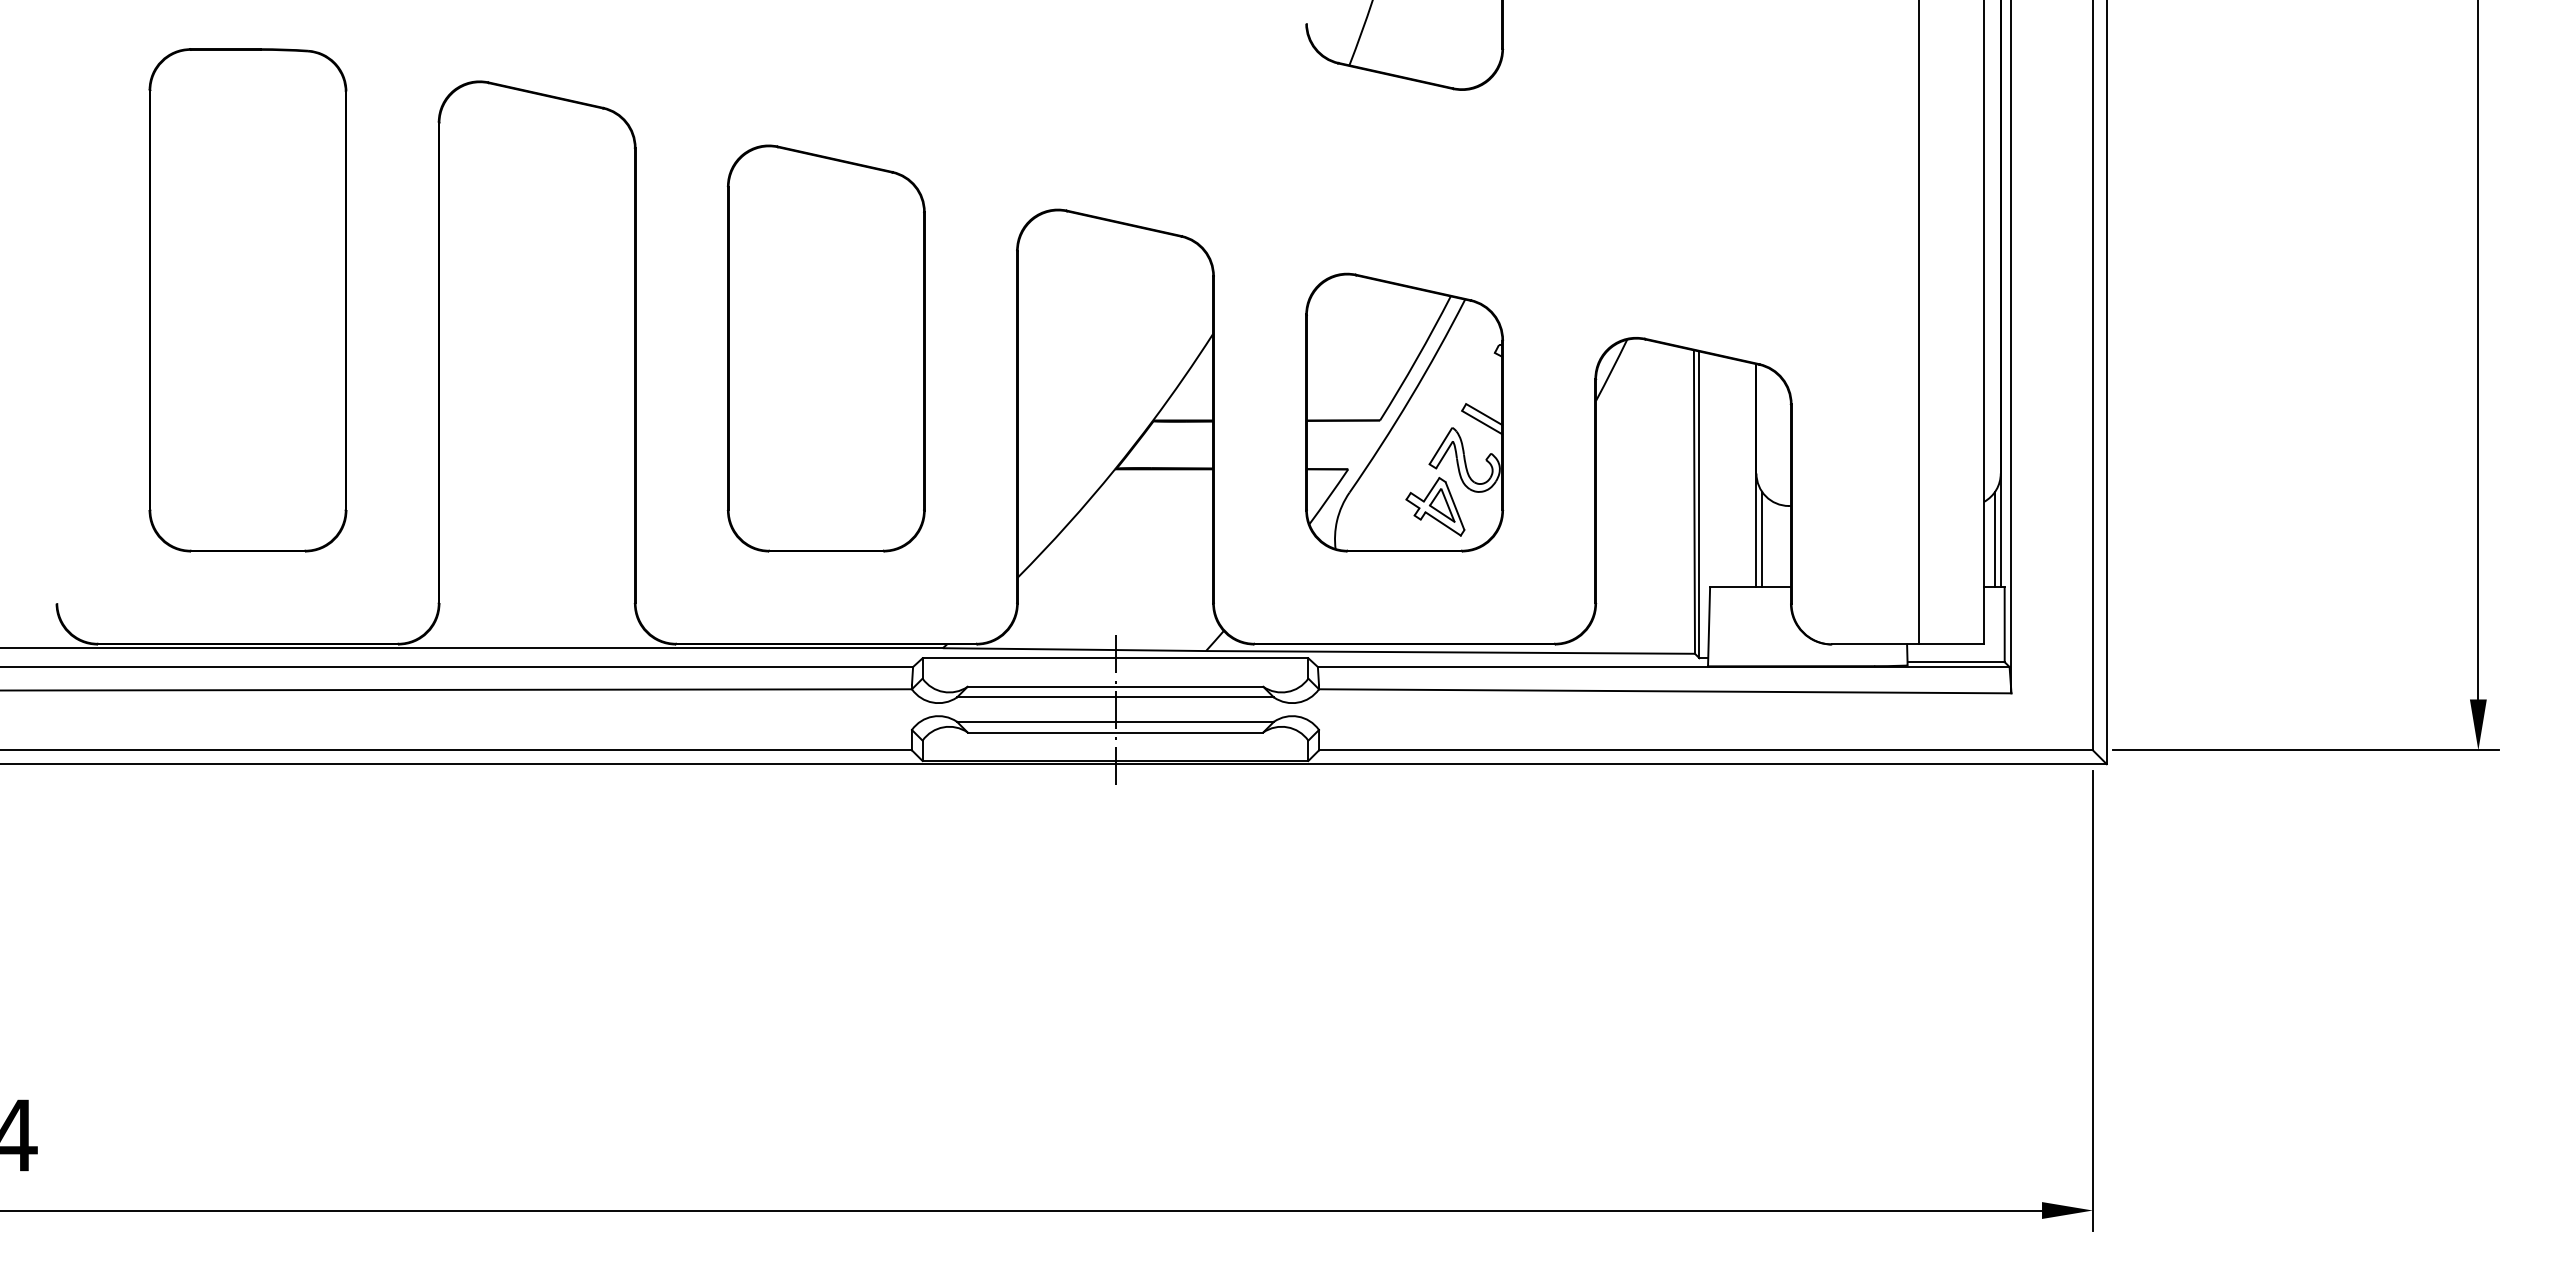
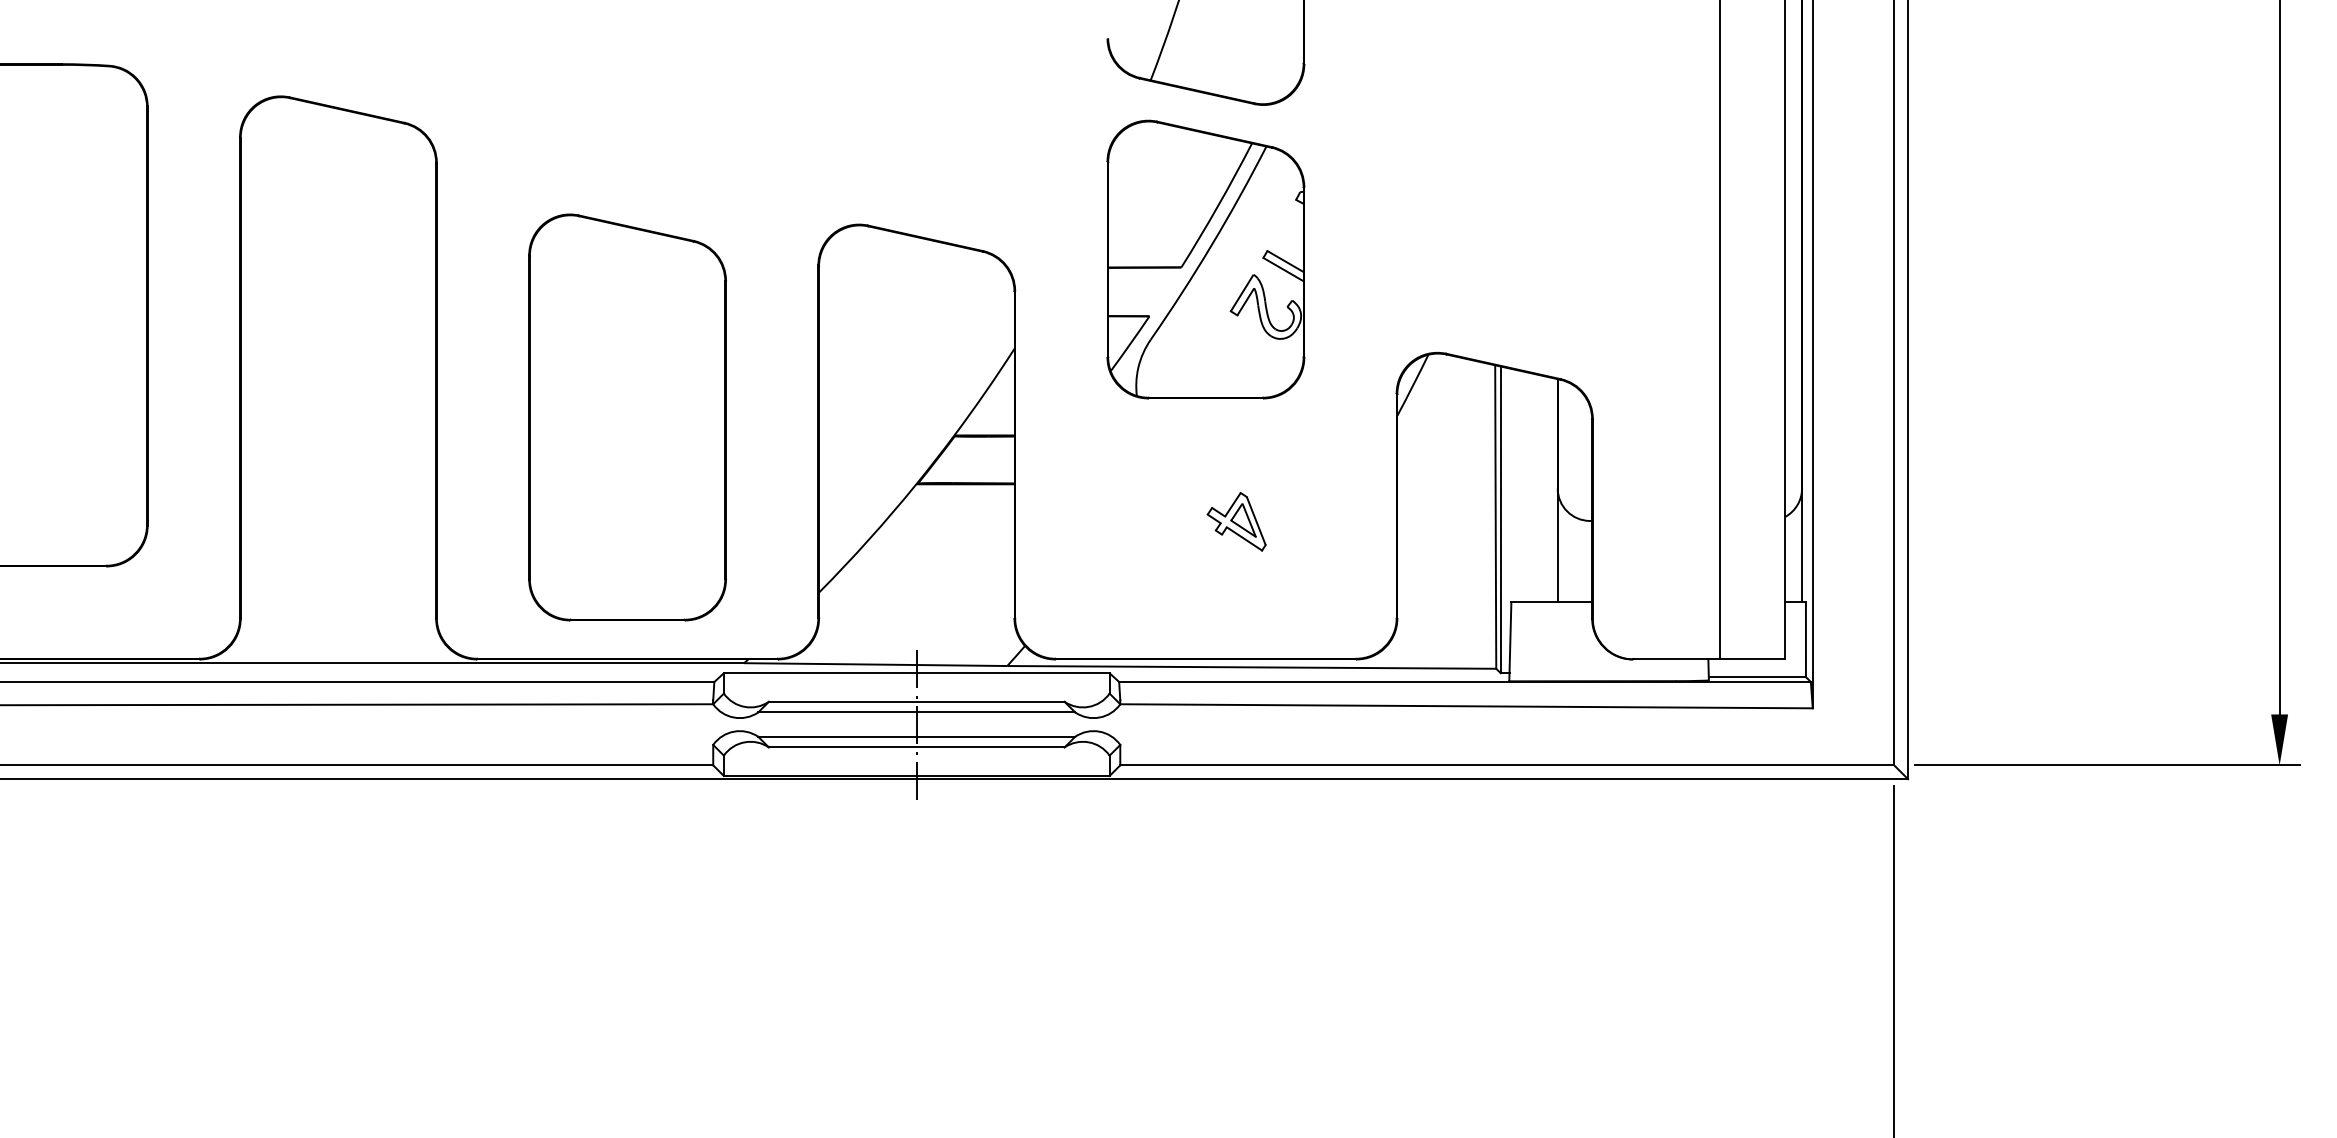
part: (825, 348) -> (626, 417), moved
part: (1404, 412) -> (1205, 259), moved
line: (1762, 539) -> (1563, 554), removed
line: (1995, 539) -> (1796, 554), removed

